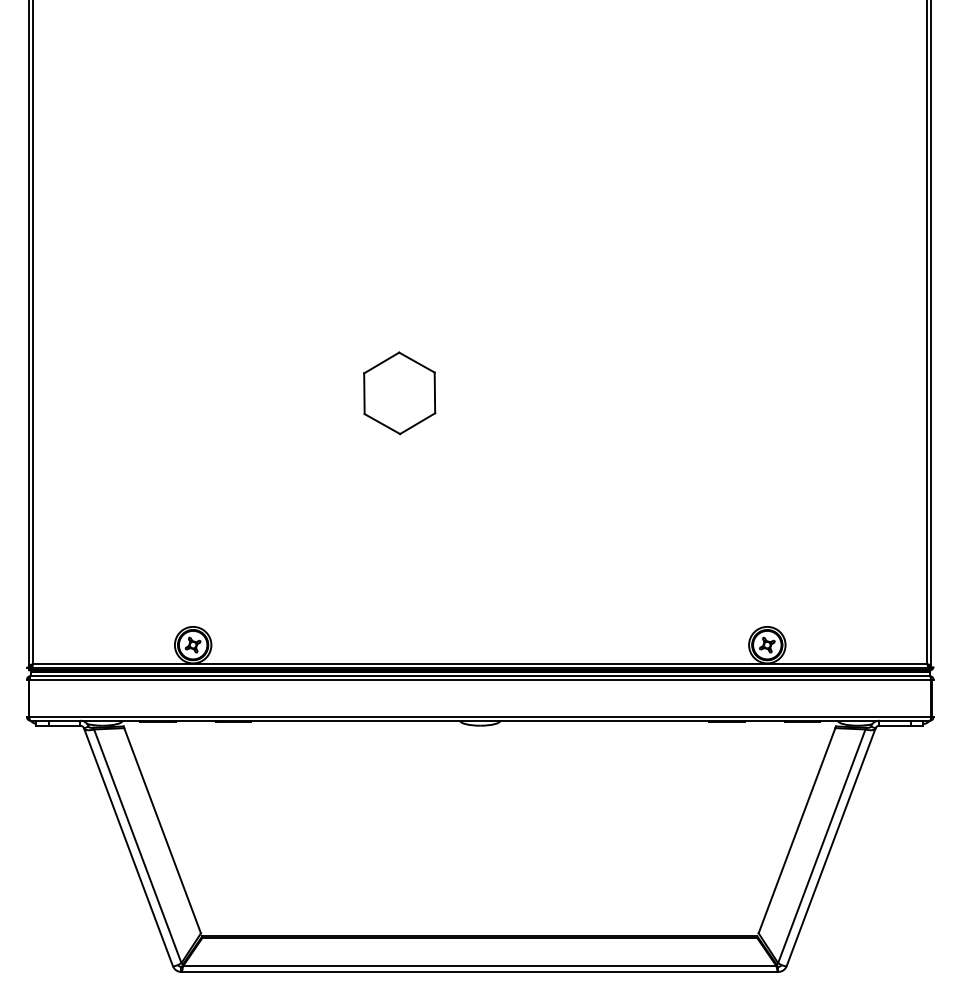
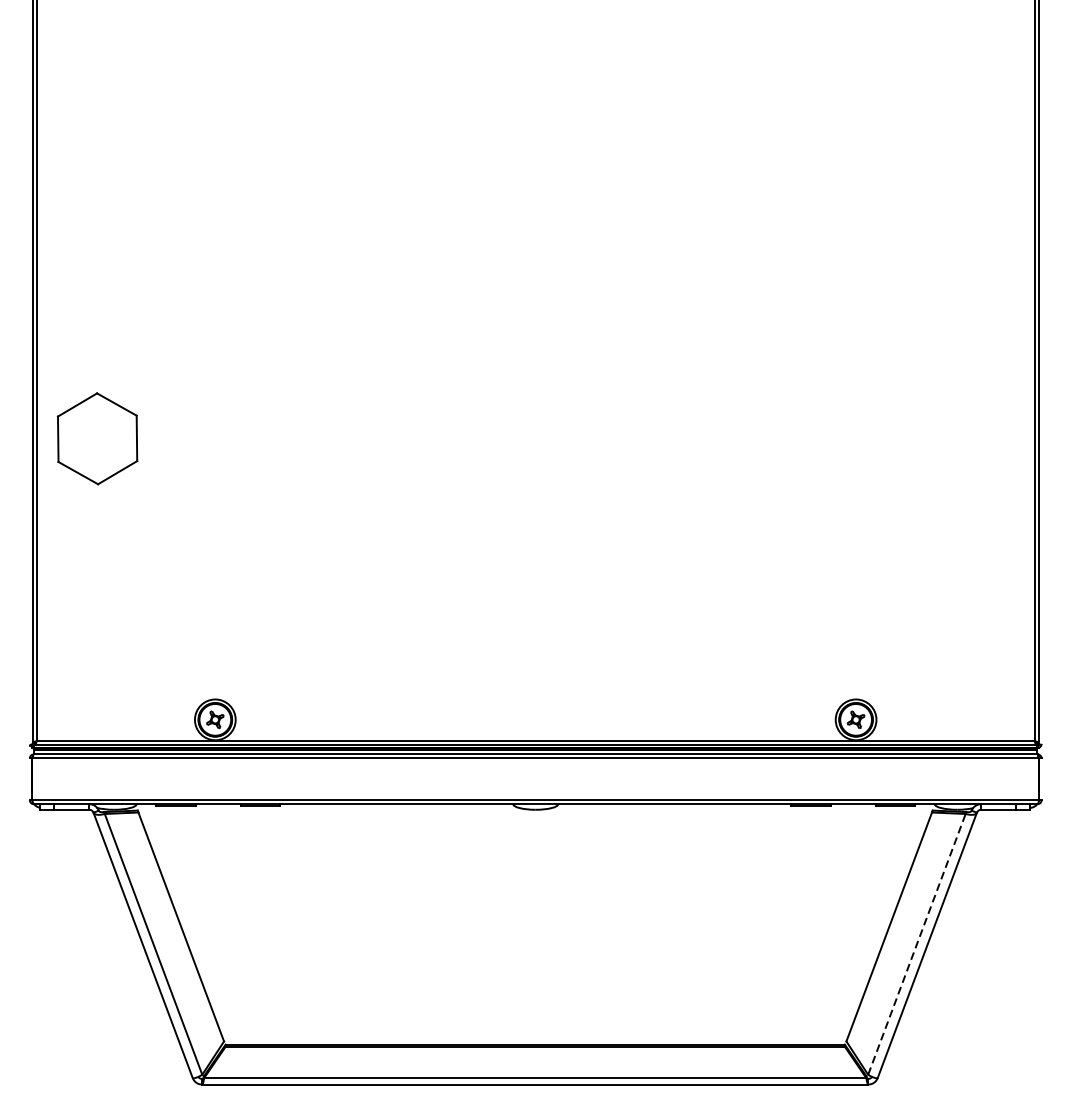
part: (399, 393) -> (97, 439), moved
line: (821, 846) -> (916, 944), solid -> dashed

